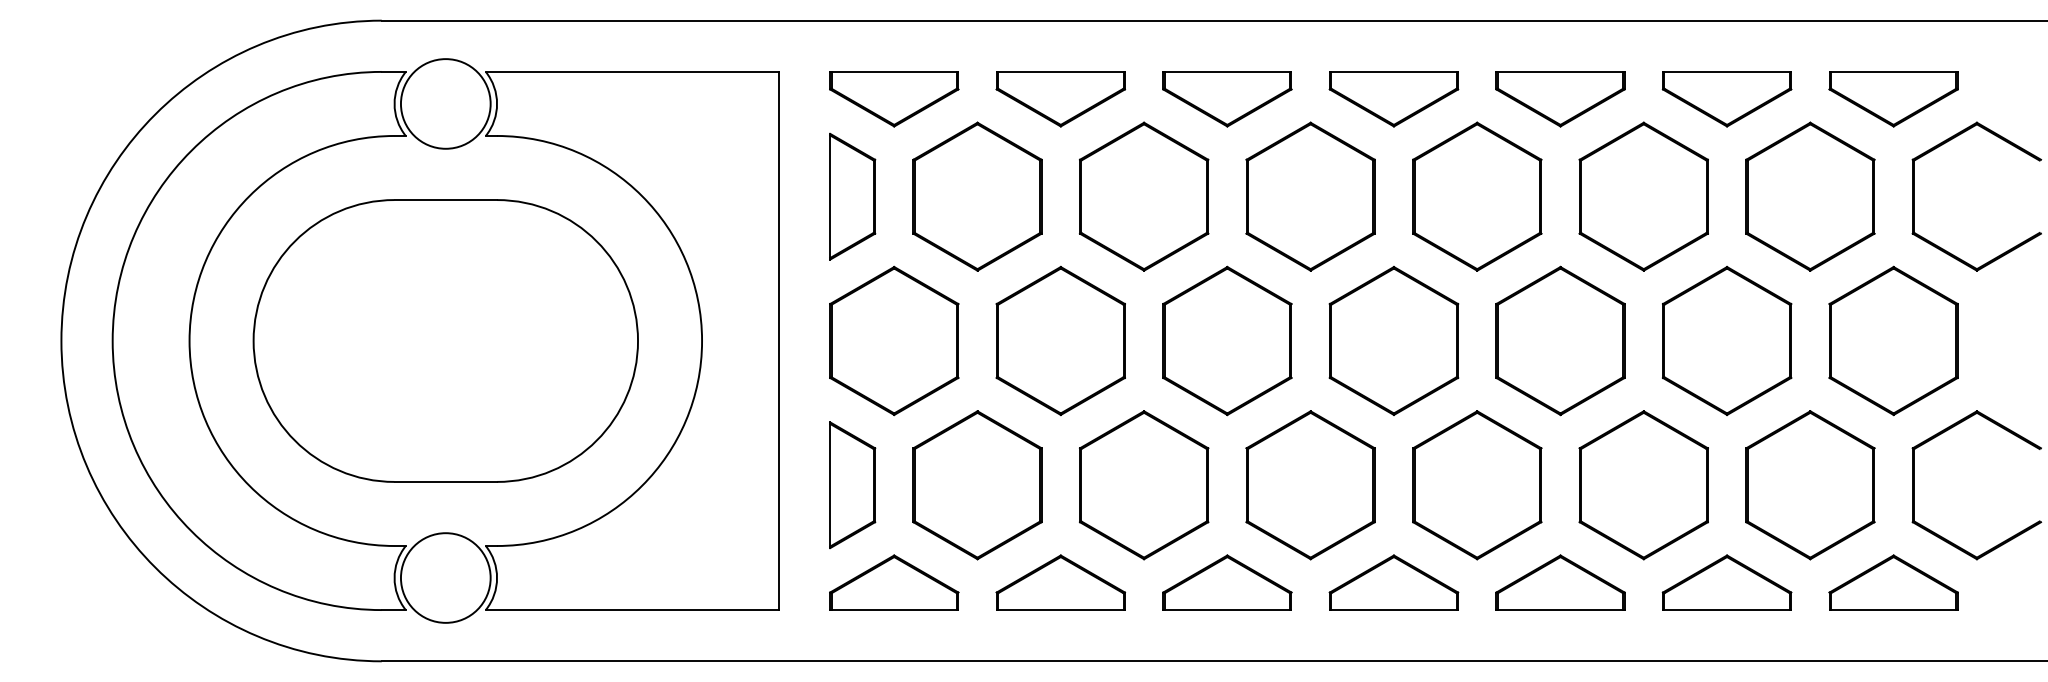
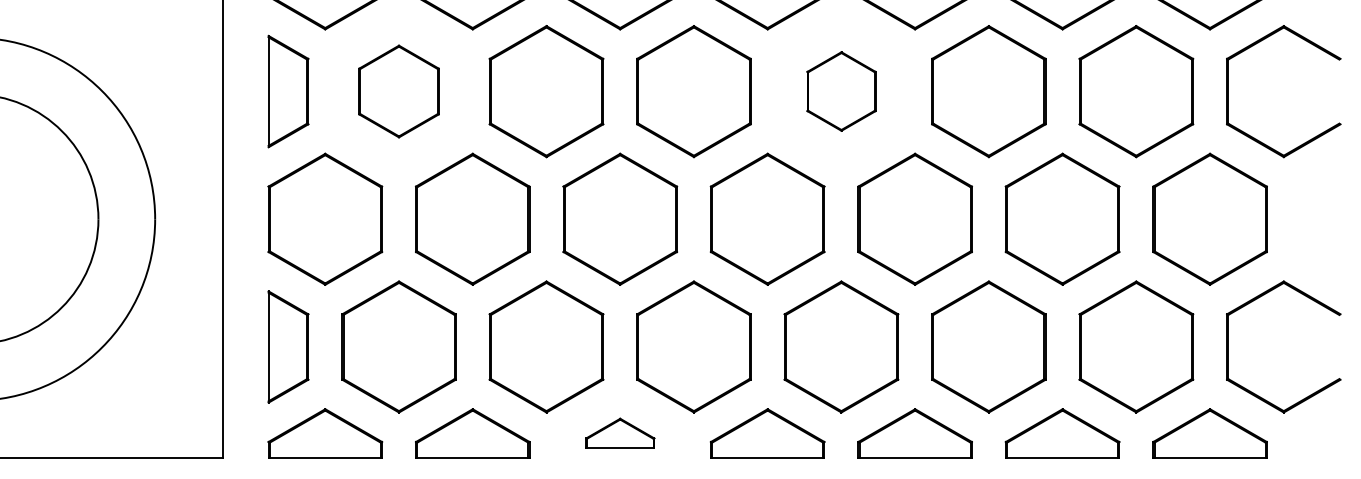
part: (977, 196) -> (399, 91), size x0.7
part: (1477, 196) -> (841, 91), size x0.6
part: (1227, 582) -> (620, 433), size x0.6

